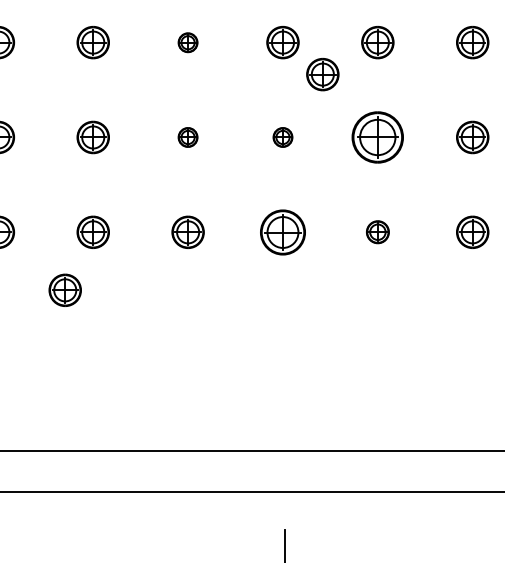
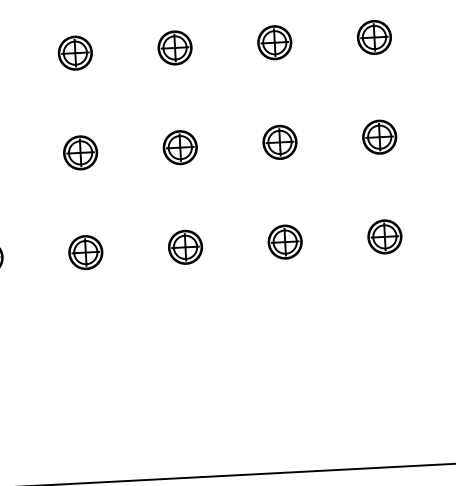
part: (187, 42) -> (174, 47), size x1.67
part: (322, 74) -> (318, 74), removed
part: (187, 137) -> (179, 147), size x1.67
part: (282, 137) -> (279, 142), size x1.67
part: (377, 137) -> (379, 137), size x0.62
part: (282, 231) -> (284, 241), size x0.71
part: (377, 231) -> (384, 236), size x1.43
part: (64, 289) -> (58, 314), removed

